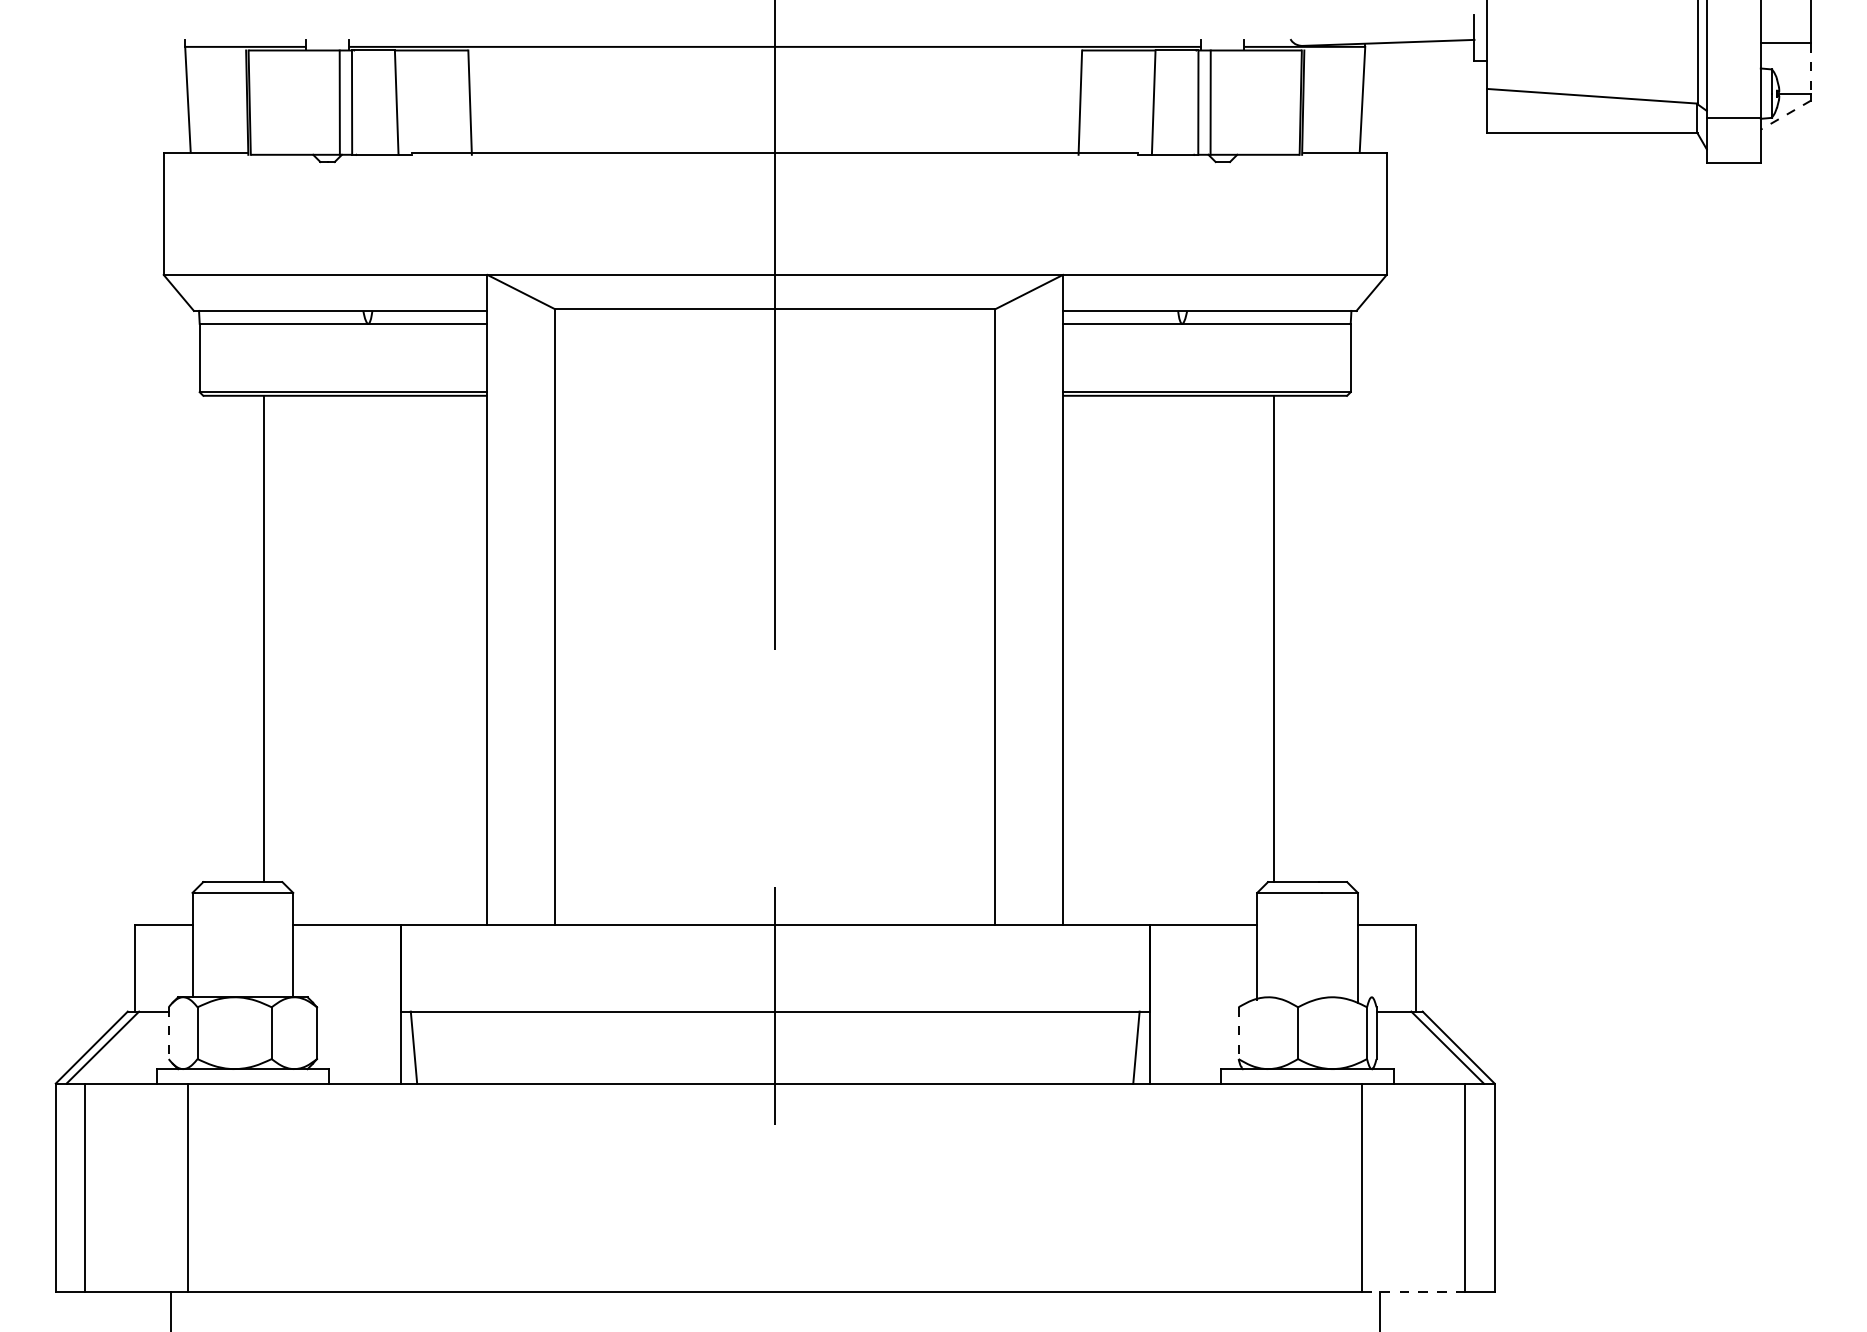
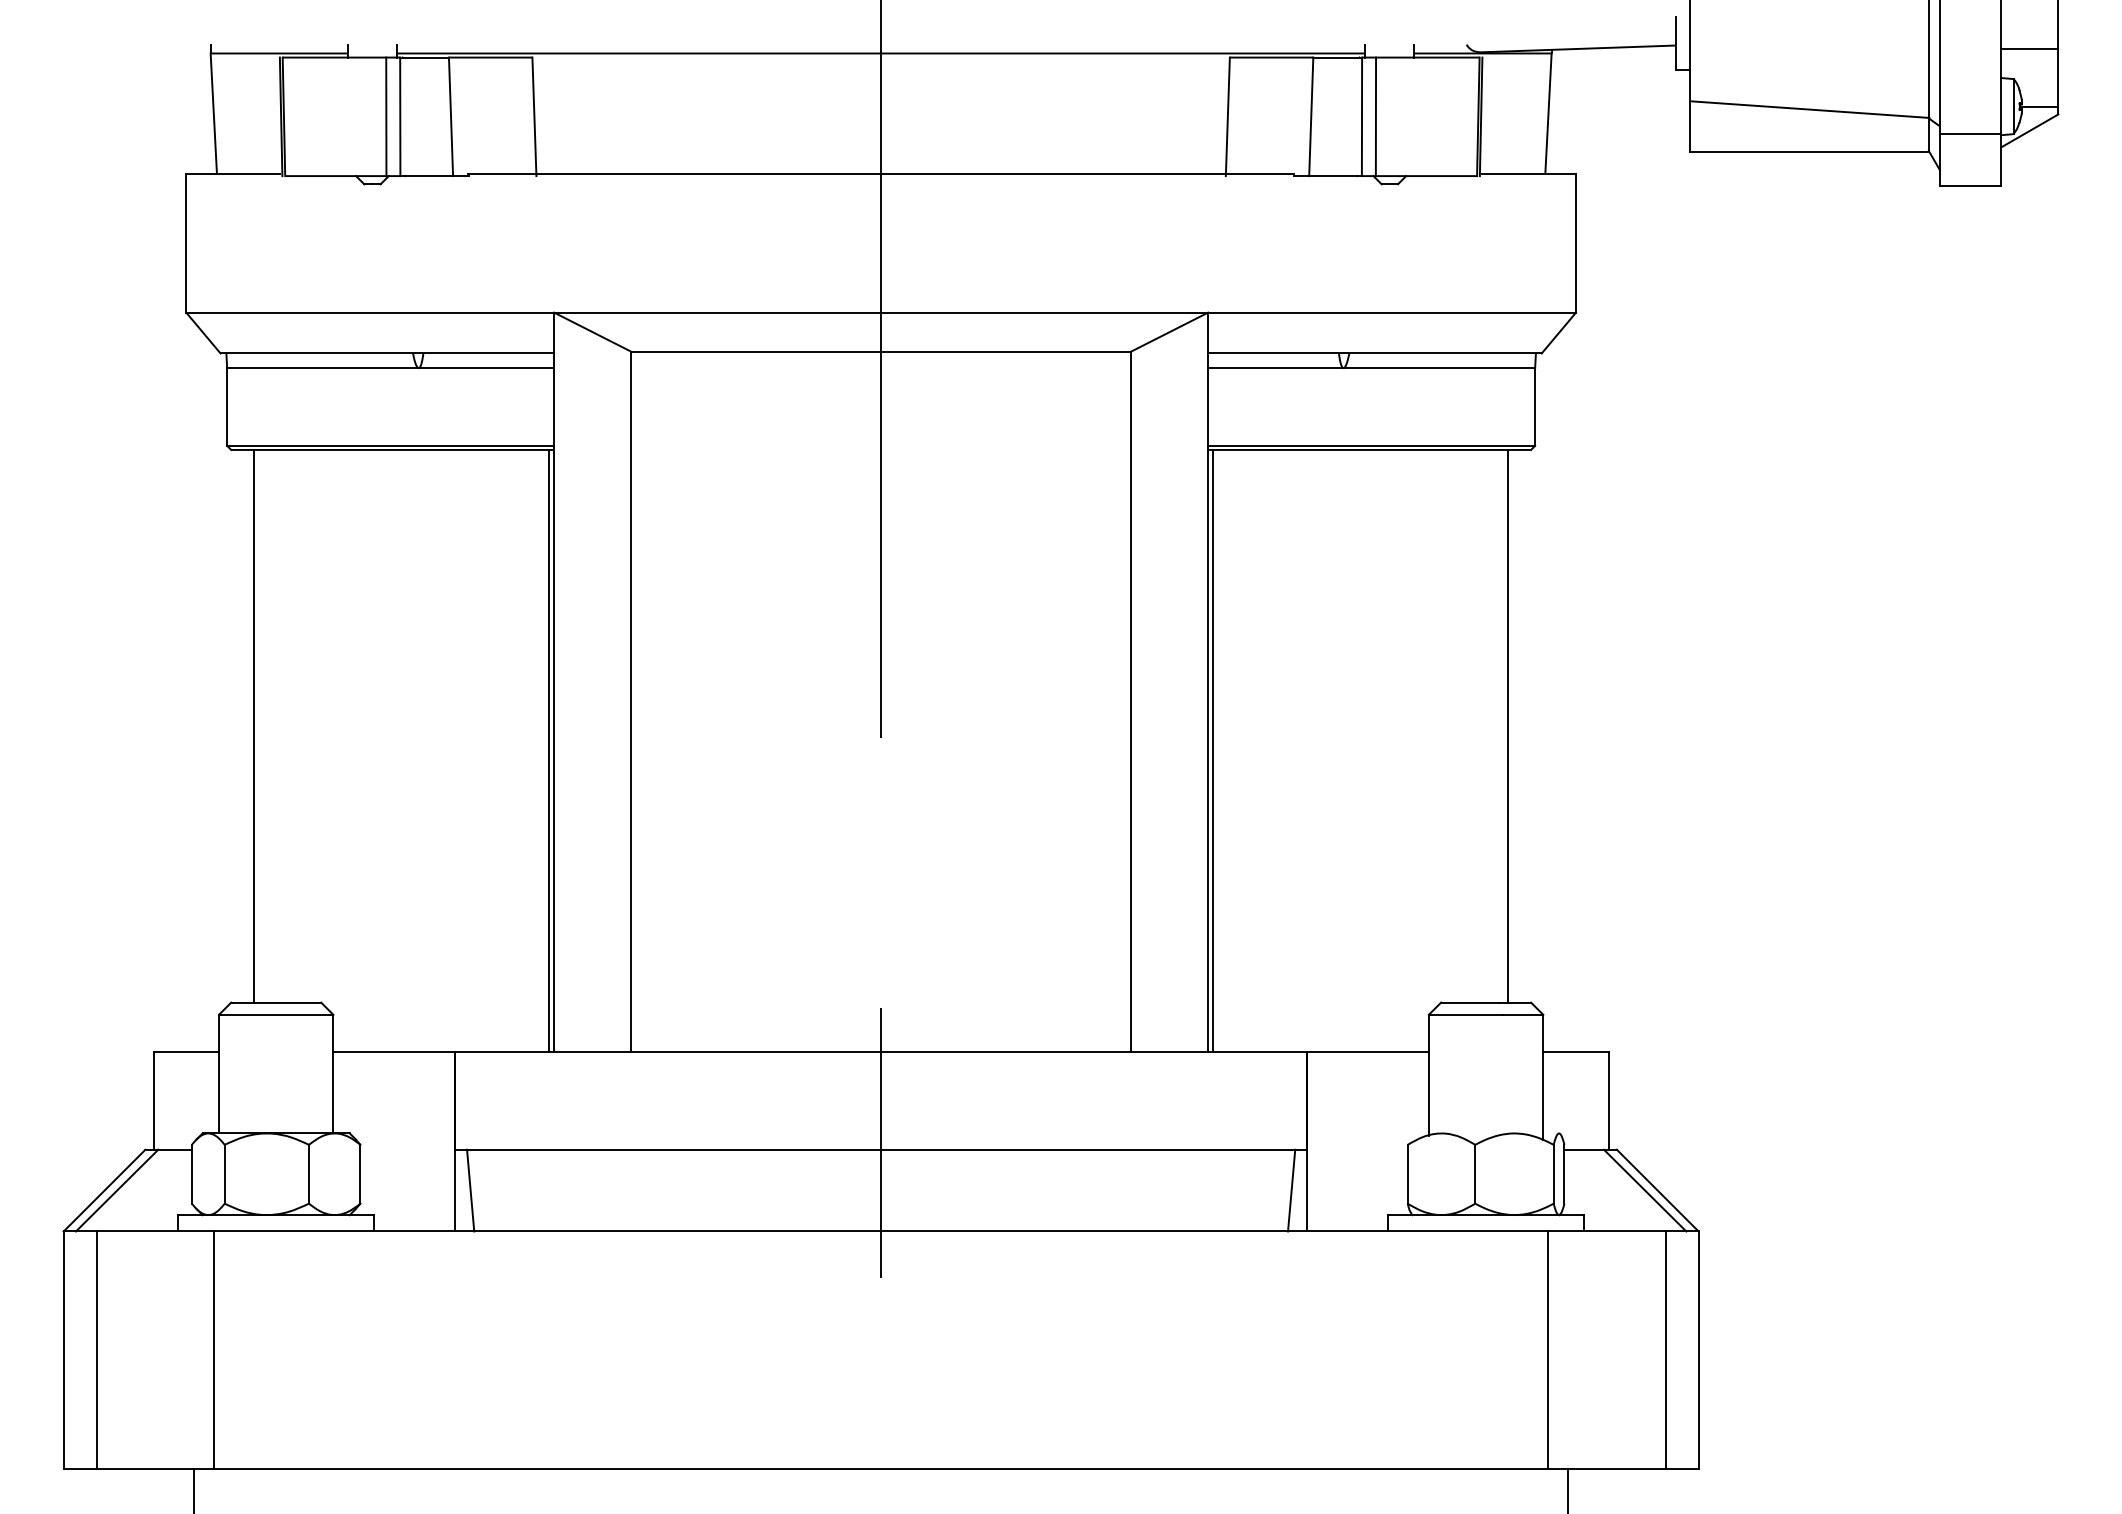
line: (1811, 68) -> (2058, 78), dashed -> solid
line: (1785, 115) -> (2029, 131), dashed -> solid
line: (263, 638) -> (253, 725), moved
line: (1274, 638) -> (1508, 725), moved
line: (483, 660) -> (549, 750), added
line: (1067, 660) -> (1213, 750), added
line: (168, 1033) -> (191, 1174), dashed -> solid
line: (1238, 1033) -> (1407, 1174), dashed -> solid
line: (1413, 1292) -> (1606, 1468), dashed -> solid

